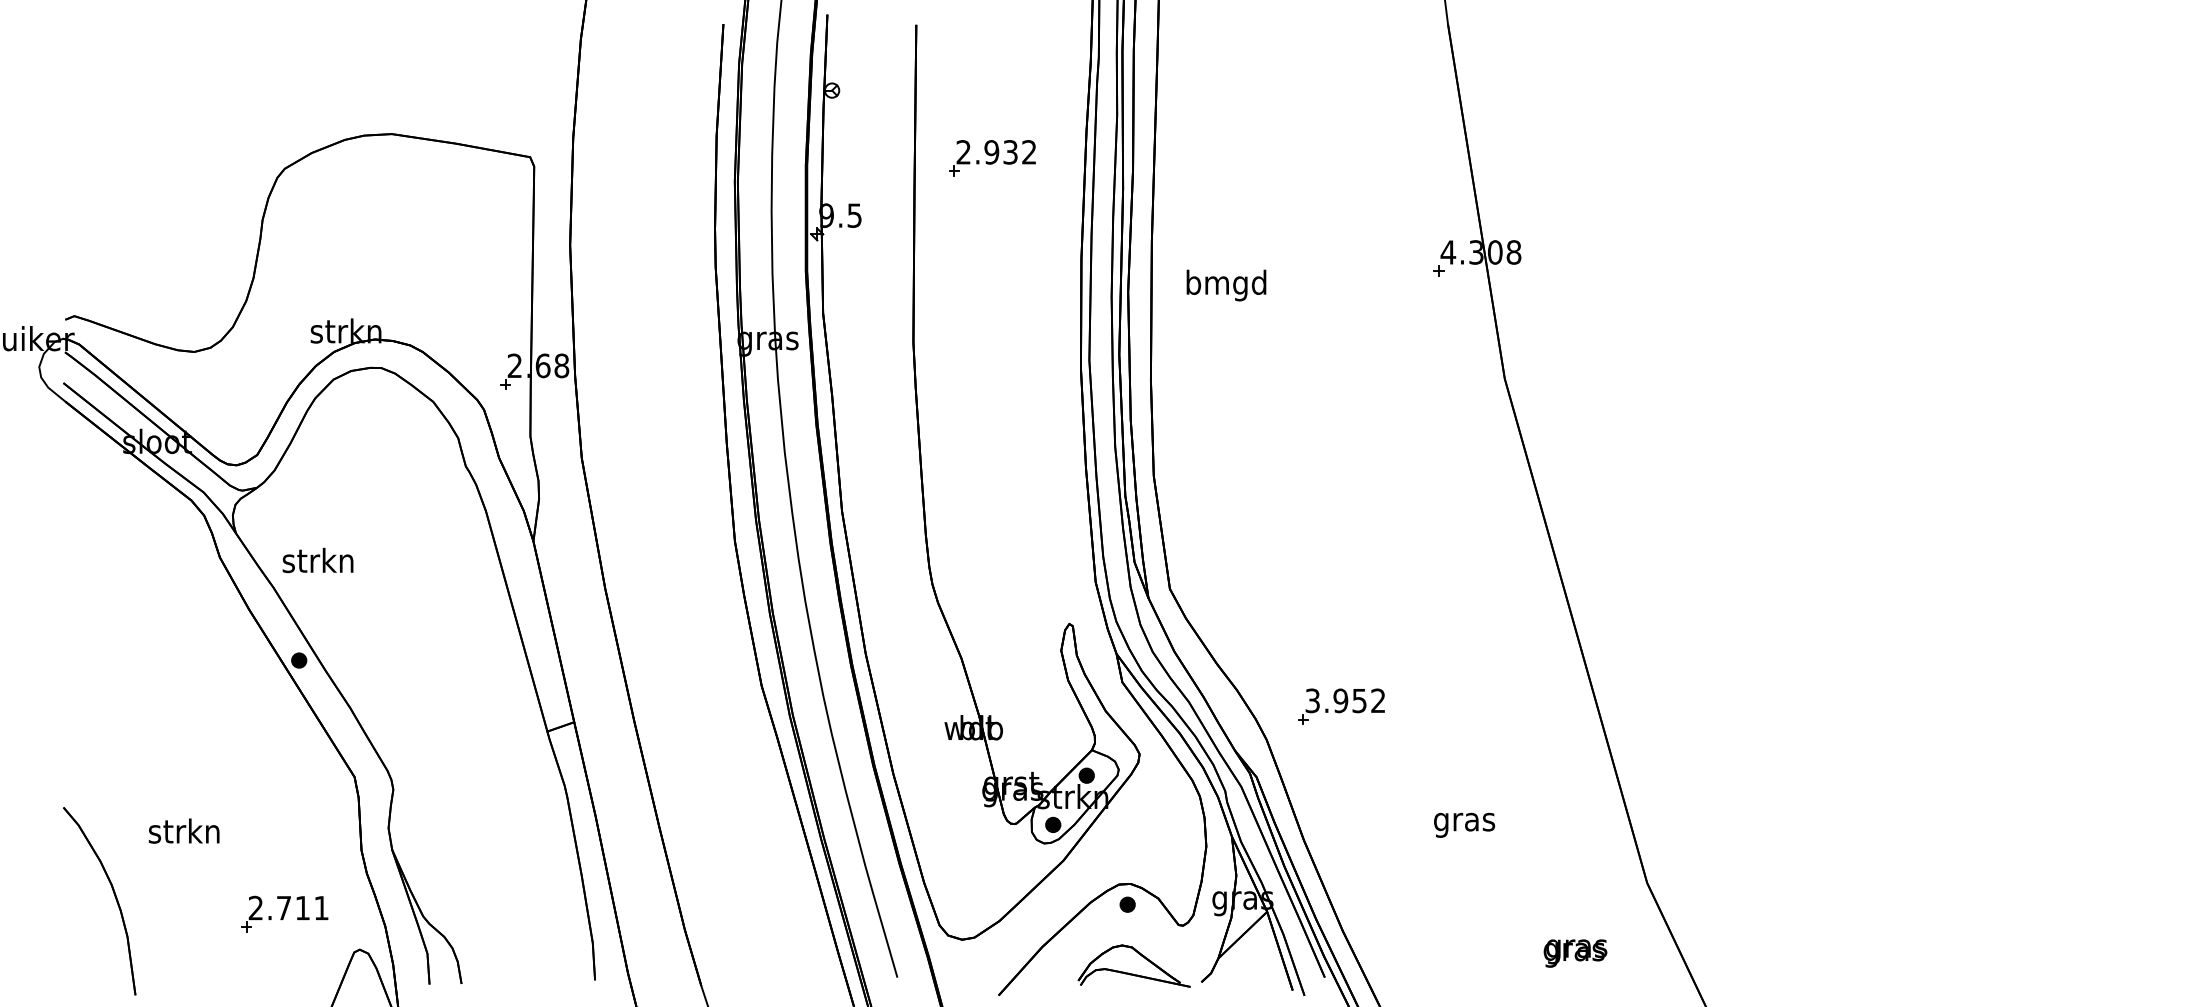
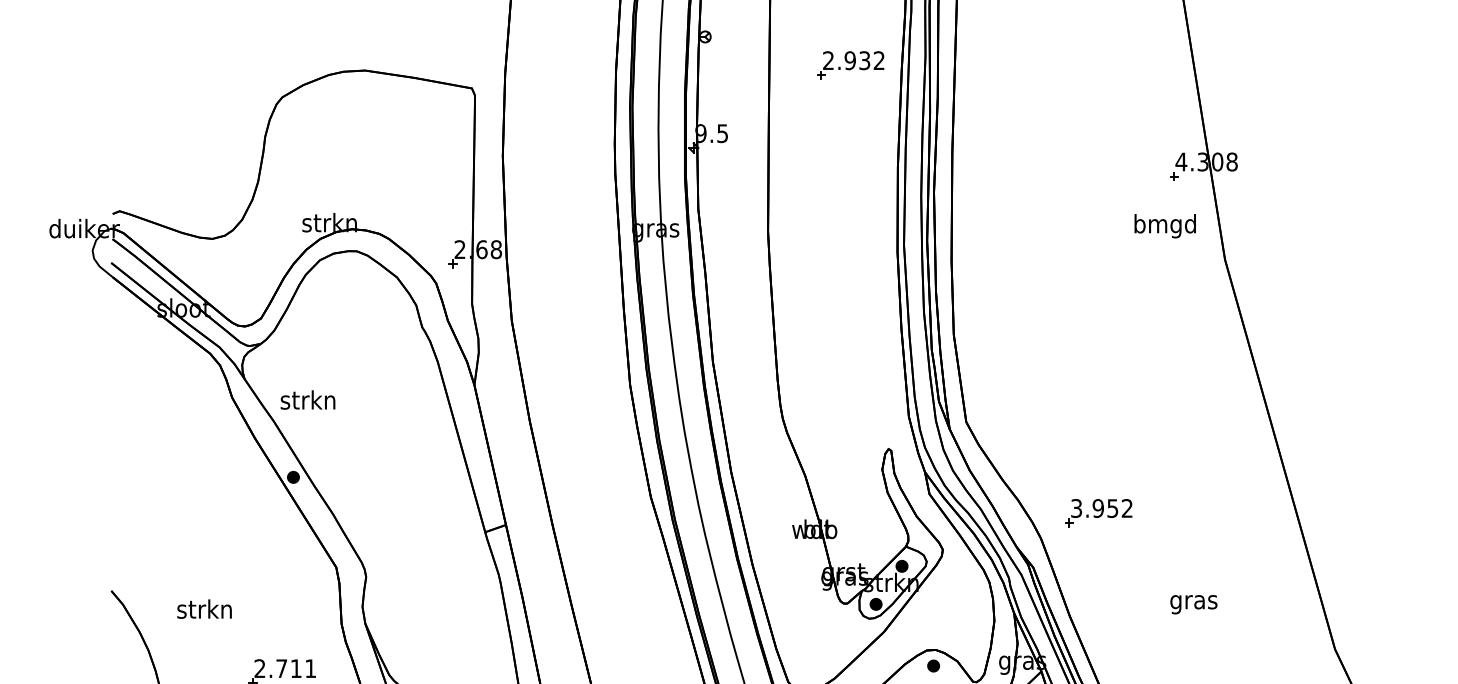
part: (992, 158) -> (850, 65), moved
text: (1226, 285) -> (1165, 226), moved

